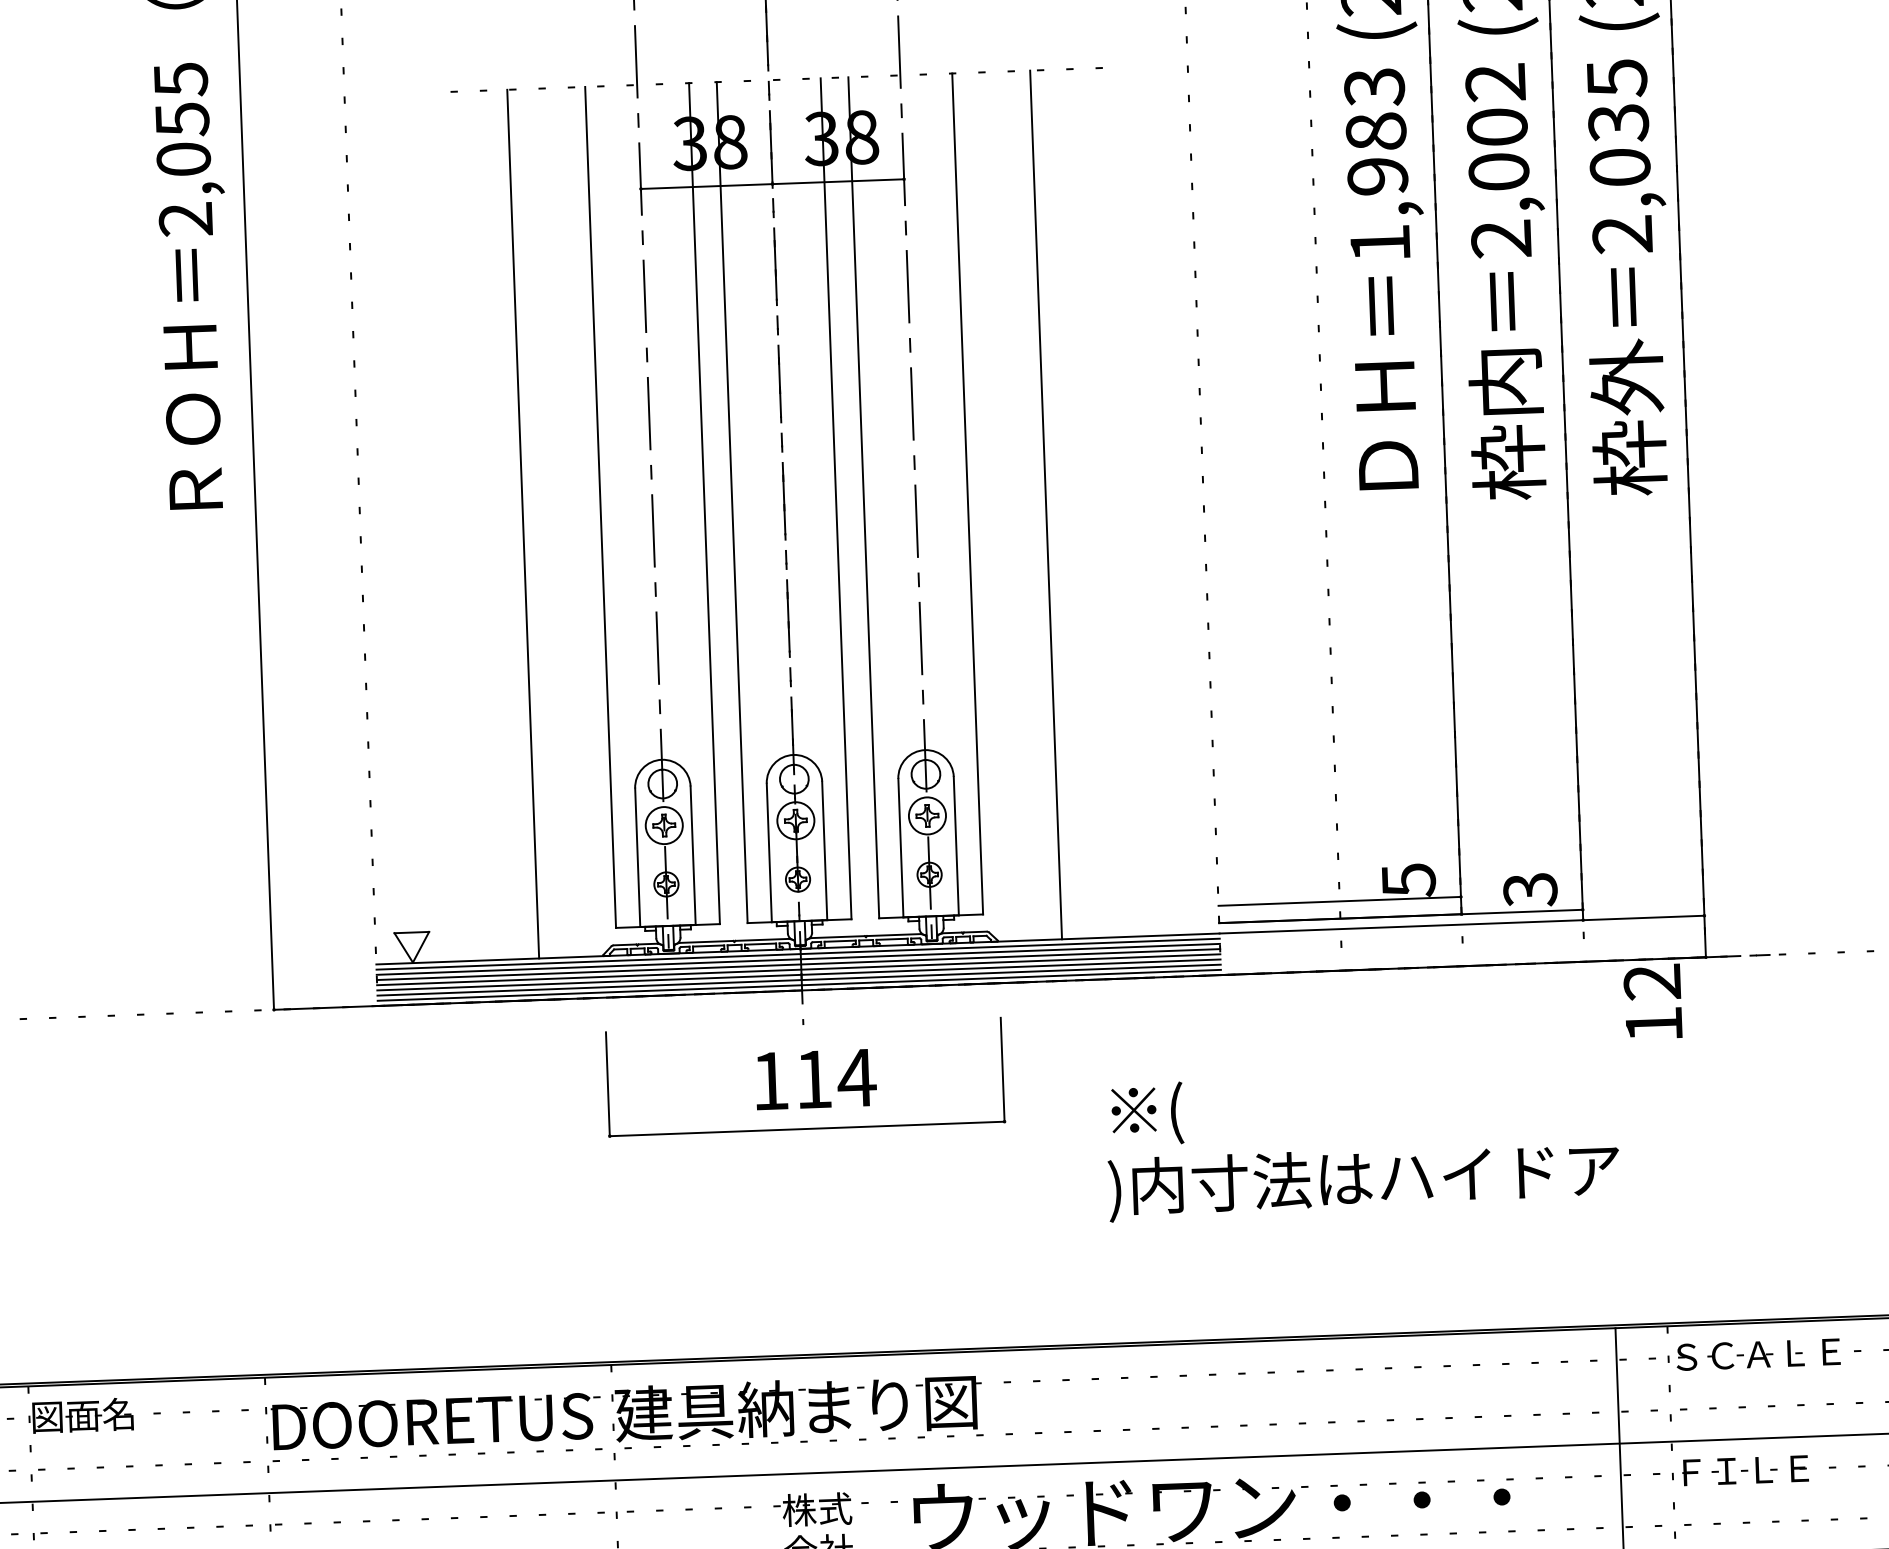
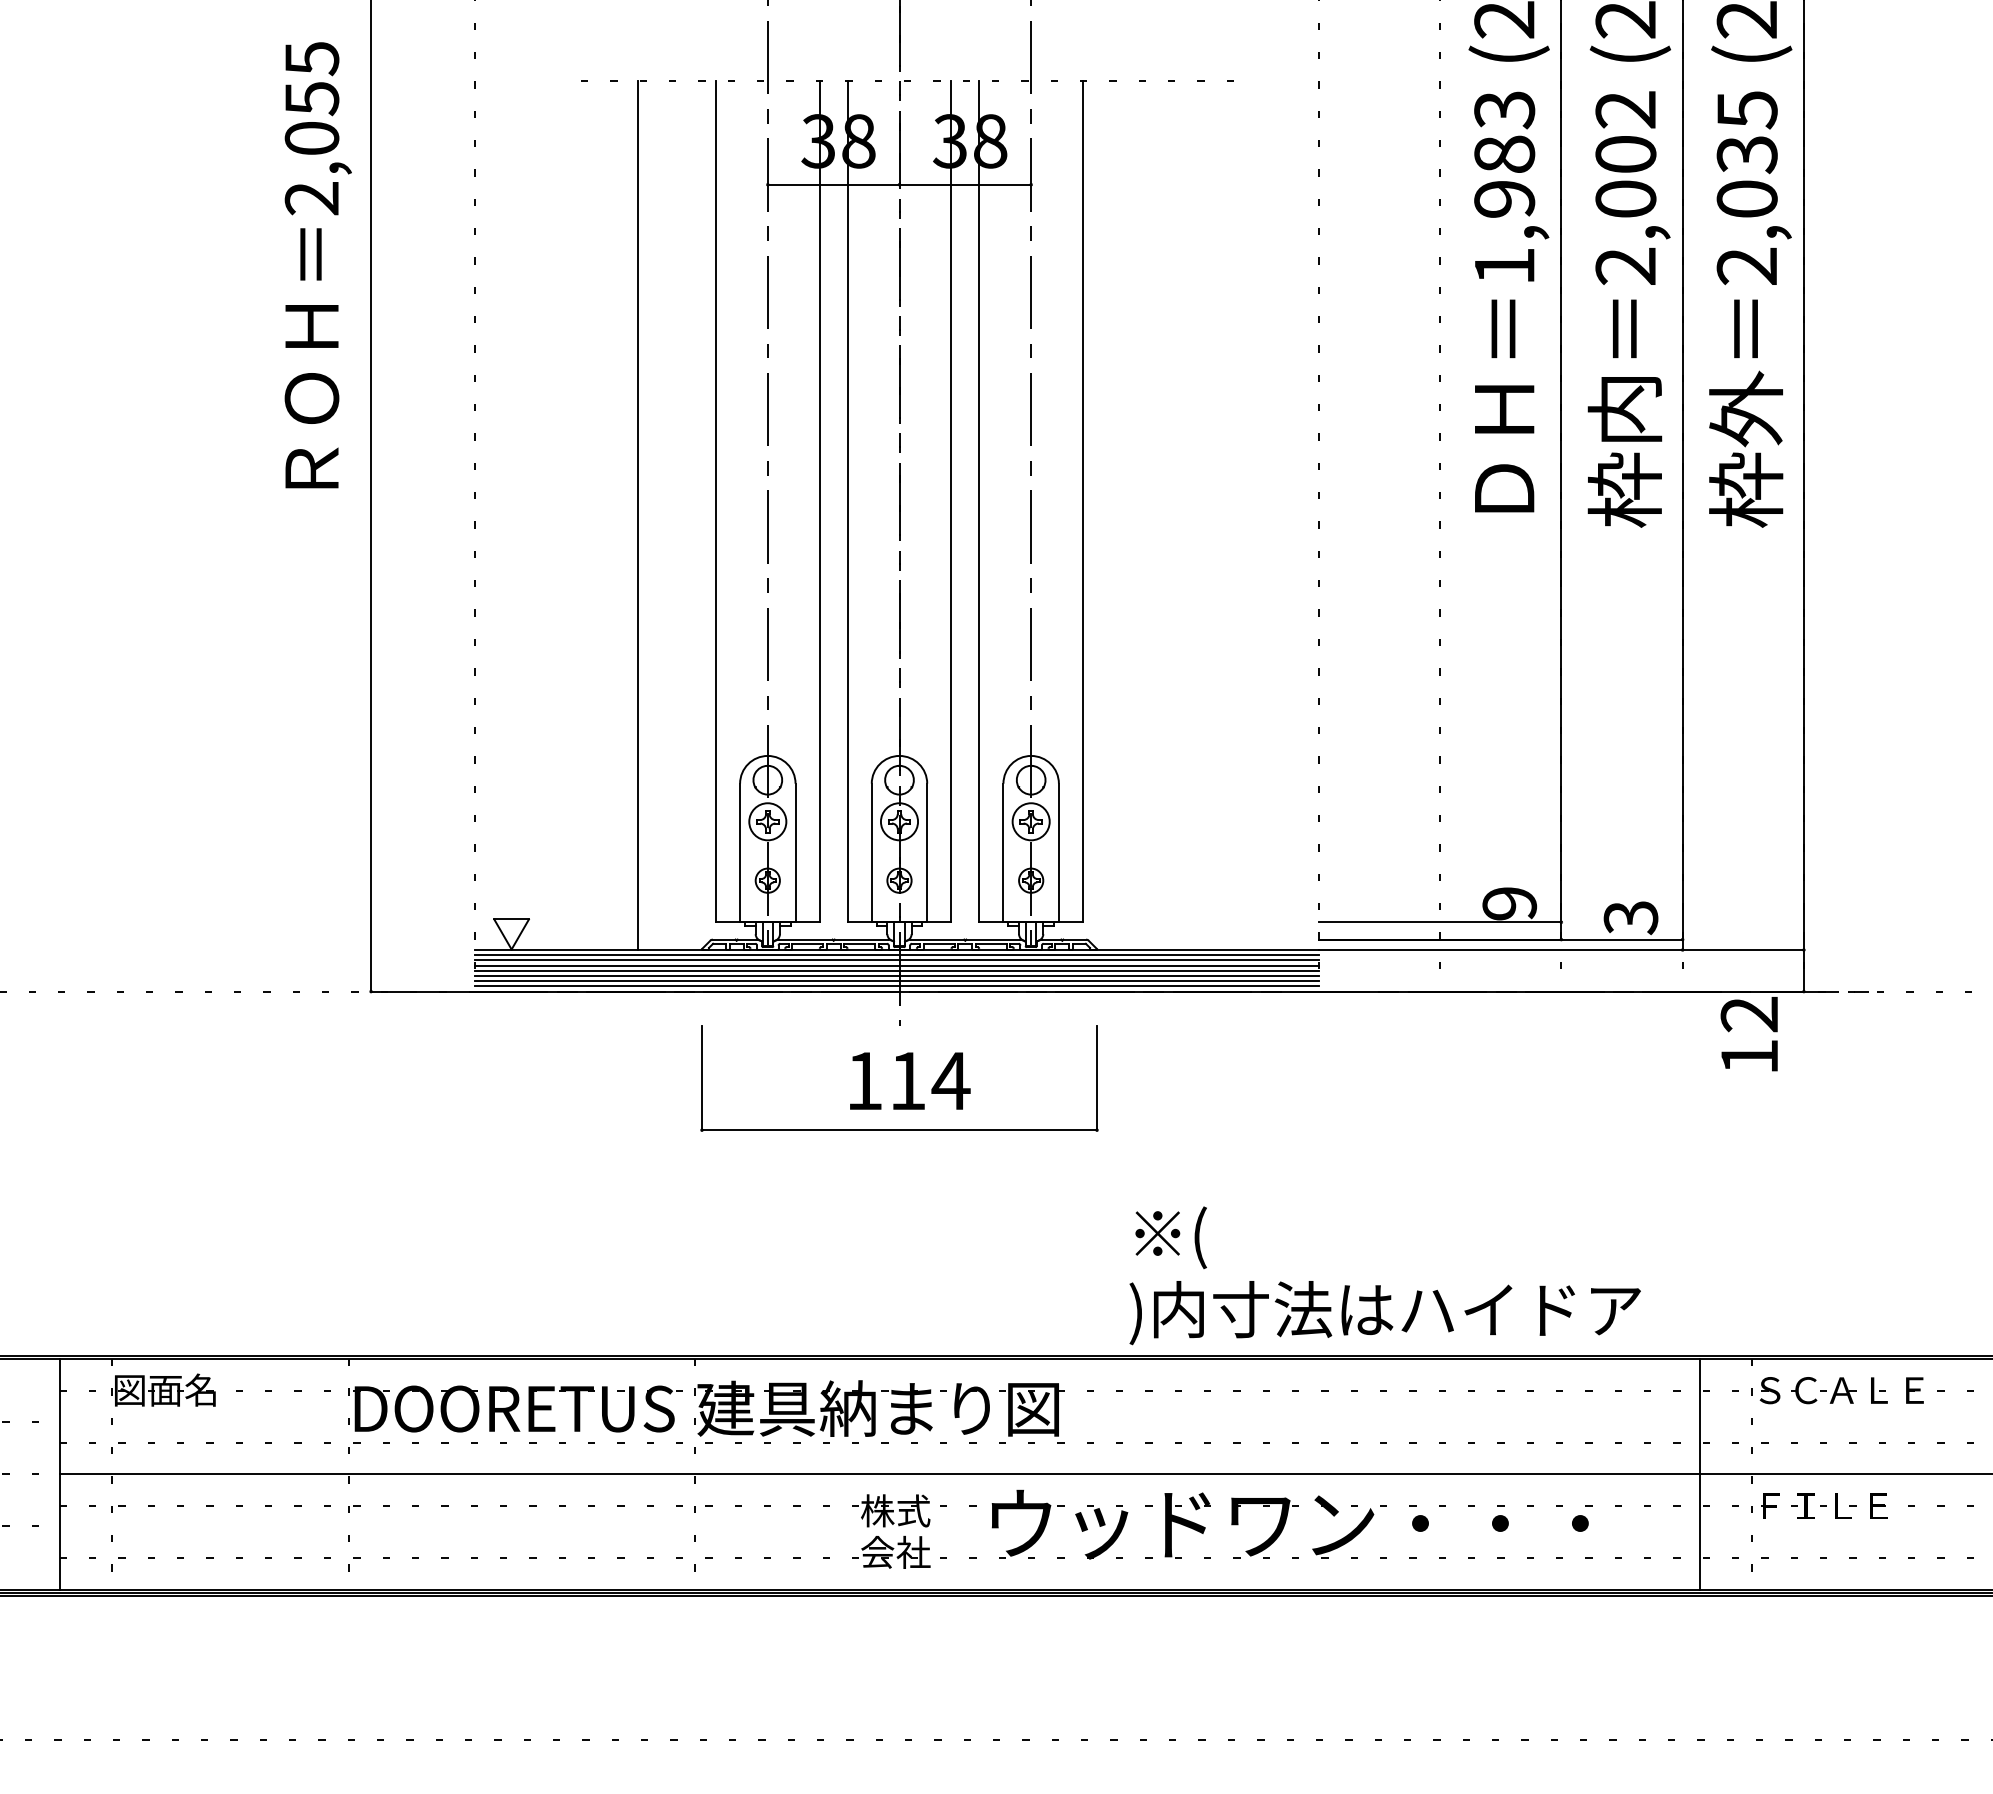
line: (1046, 505) -> (1161, 515), removed
text: (1408, 880) -> (1509, 903), 5 -> 9
text: (1362, 1143) -> (1384, 1275), moved

